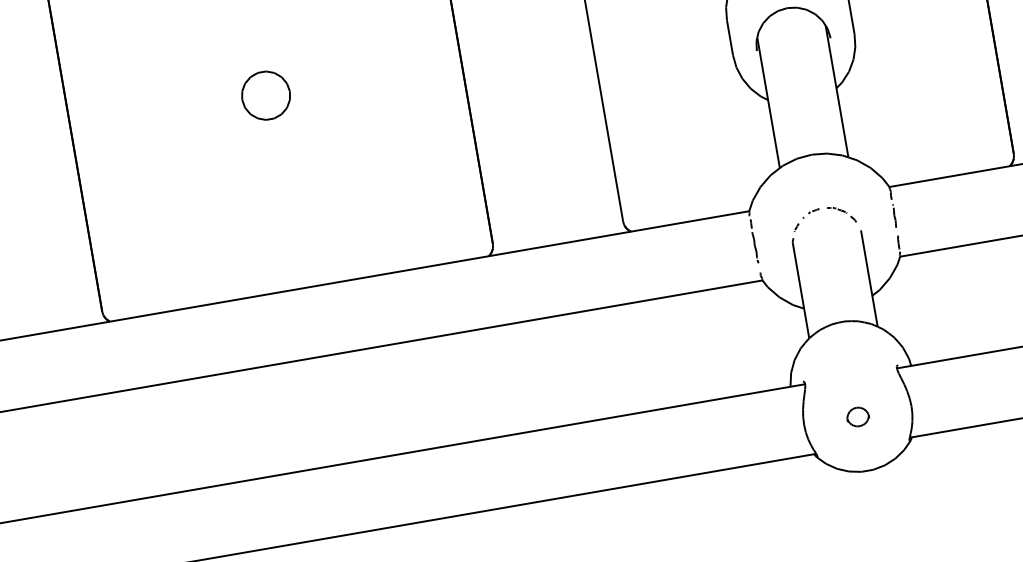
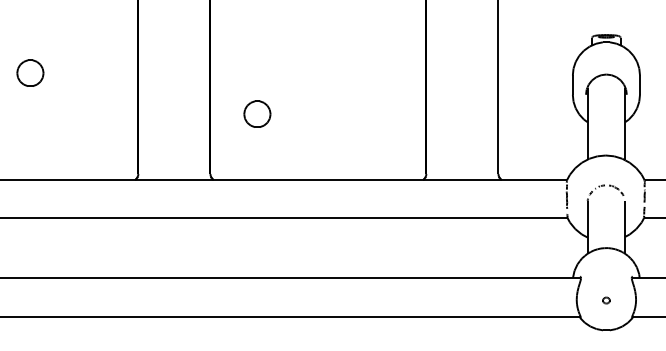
part: (266, 94) -> (257, 113), moved
part: (858, 416) -> (606, 300), size x0.6

